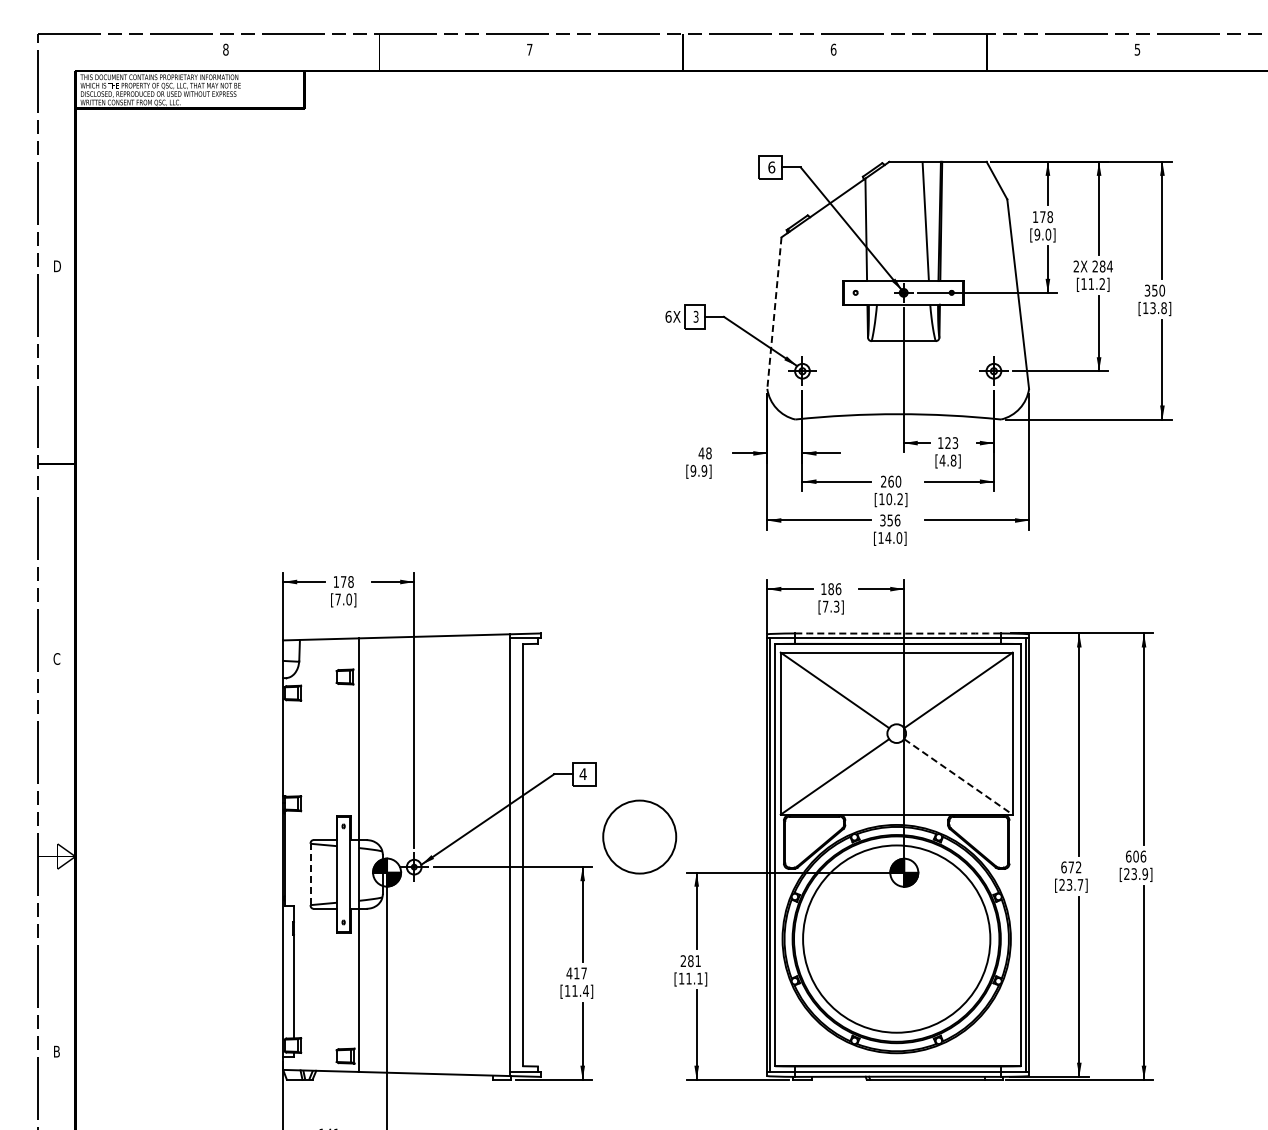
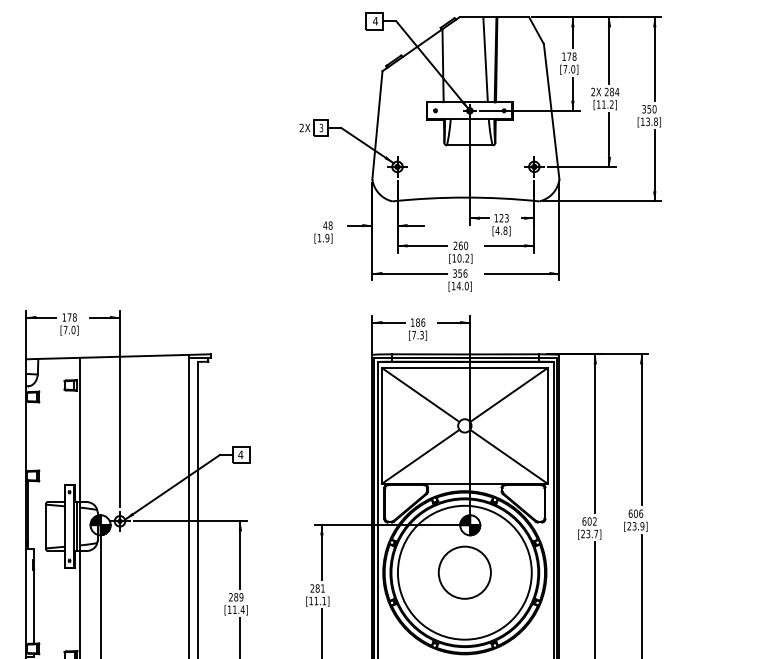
text: (771, 167) -> (375, 21), 6 -> 4
text: (1037, 234) -> (565, 69), [9.0] -> [7.0]
line: (774, 313) -> (377, 125), dashed -> solid
text: (668, 316) -> (301, 127), 6X -> 2X
text: (693, 470) -> (319, 237), [9.9] -> [1.9]
arc: (898, 633) -> (466, 354), dashed -> solid
line: (958, 777) -> (509, 457), dashed -> solid
circle: (639, 836) -> (464, 572), moved
text: (1071, 867) -> (589, 521), 672 -> 602
line: (310, 874) -> (45, 526), dashed -> solid
line: (353, 874) -> (76, 526), added
text: (576, 973) -> (235, 597), 417 -> 289

